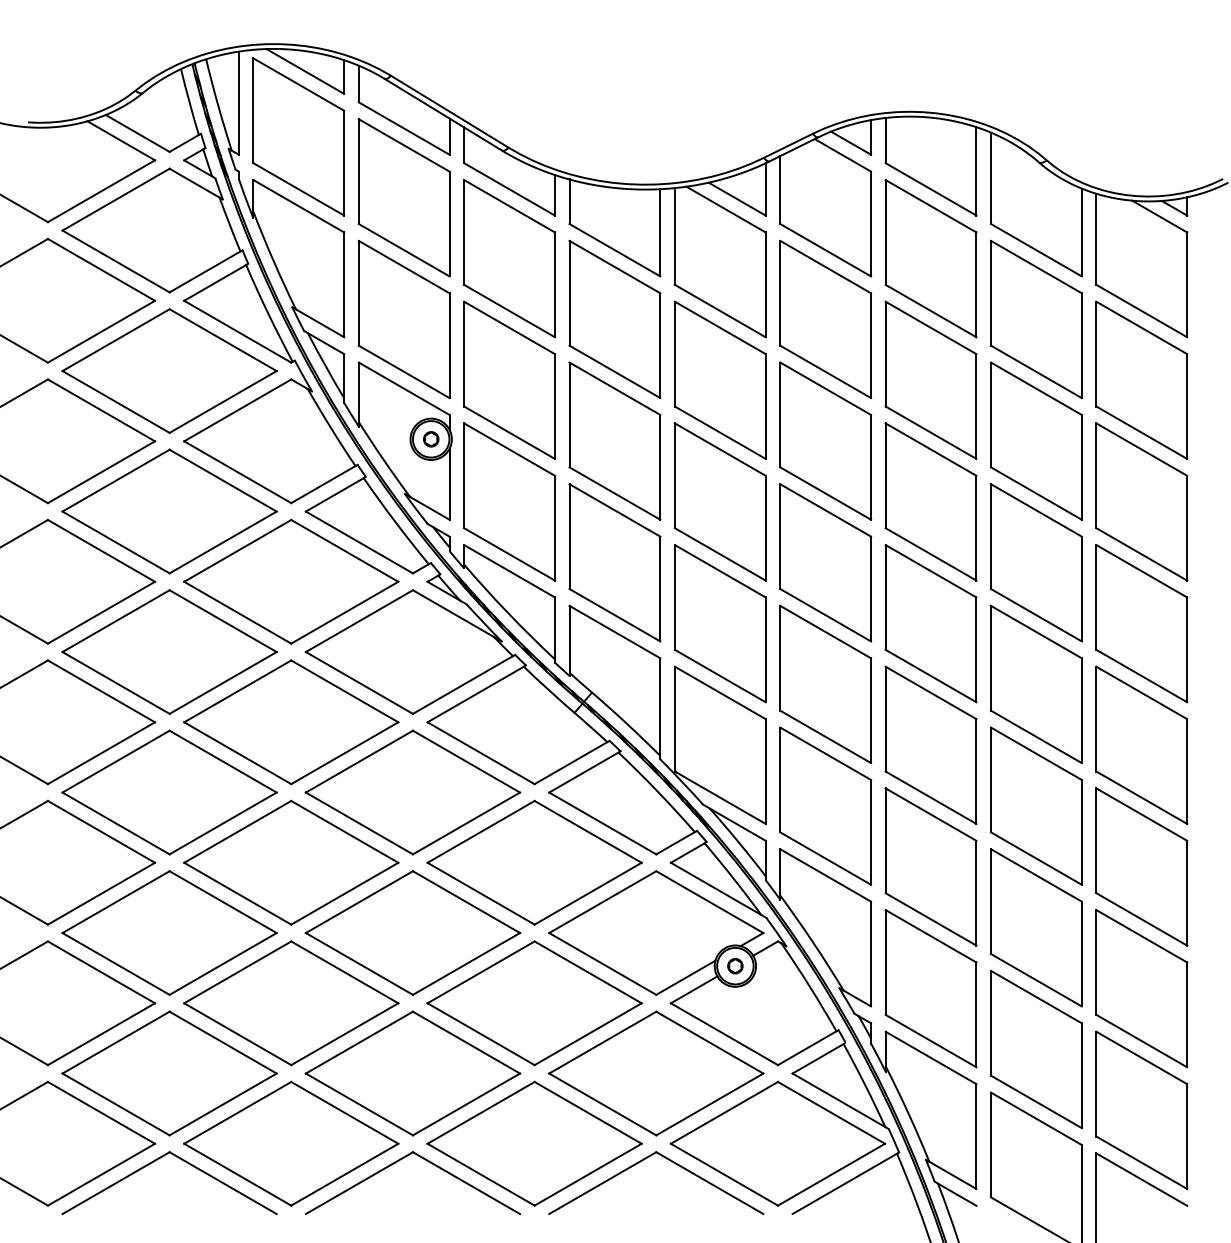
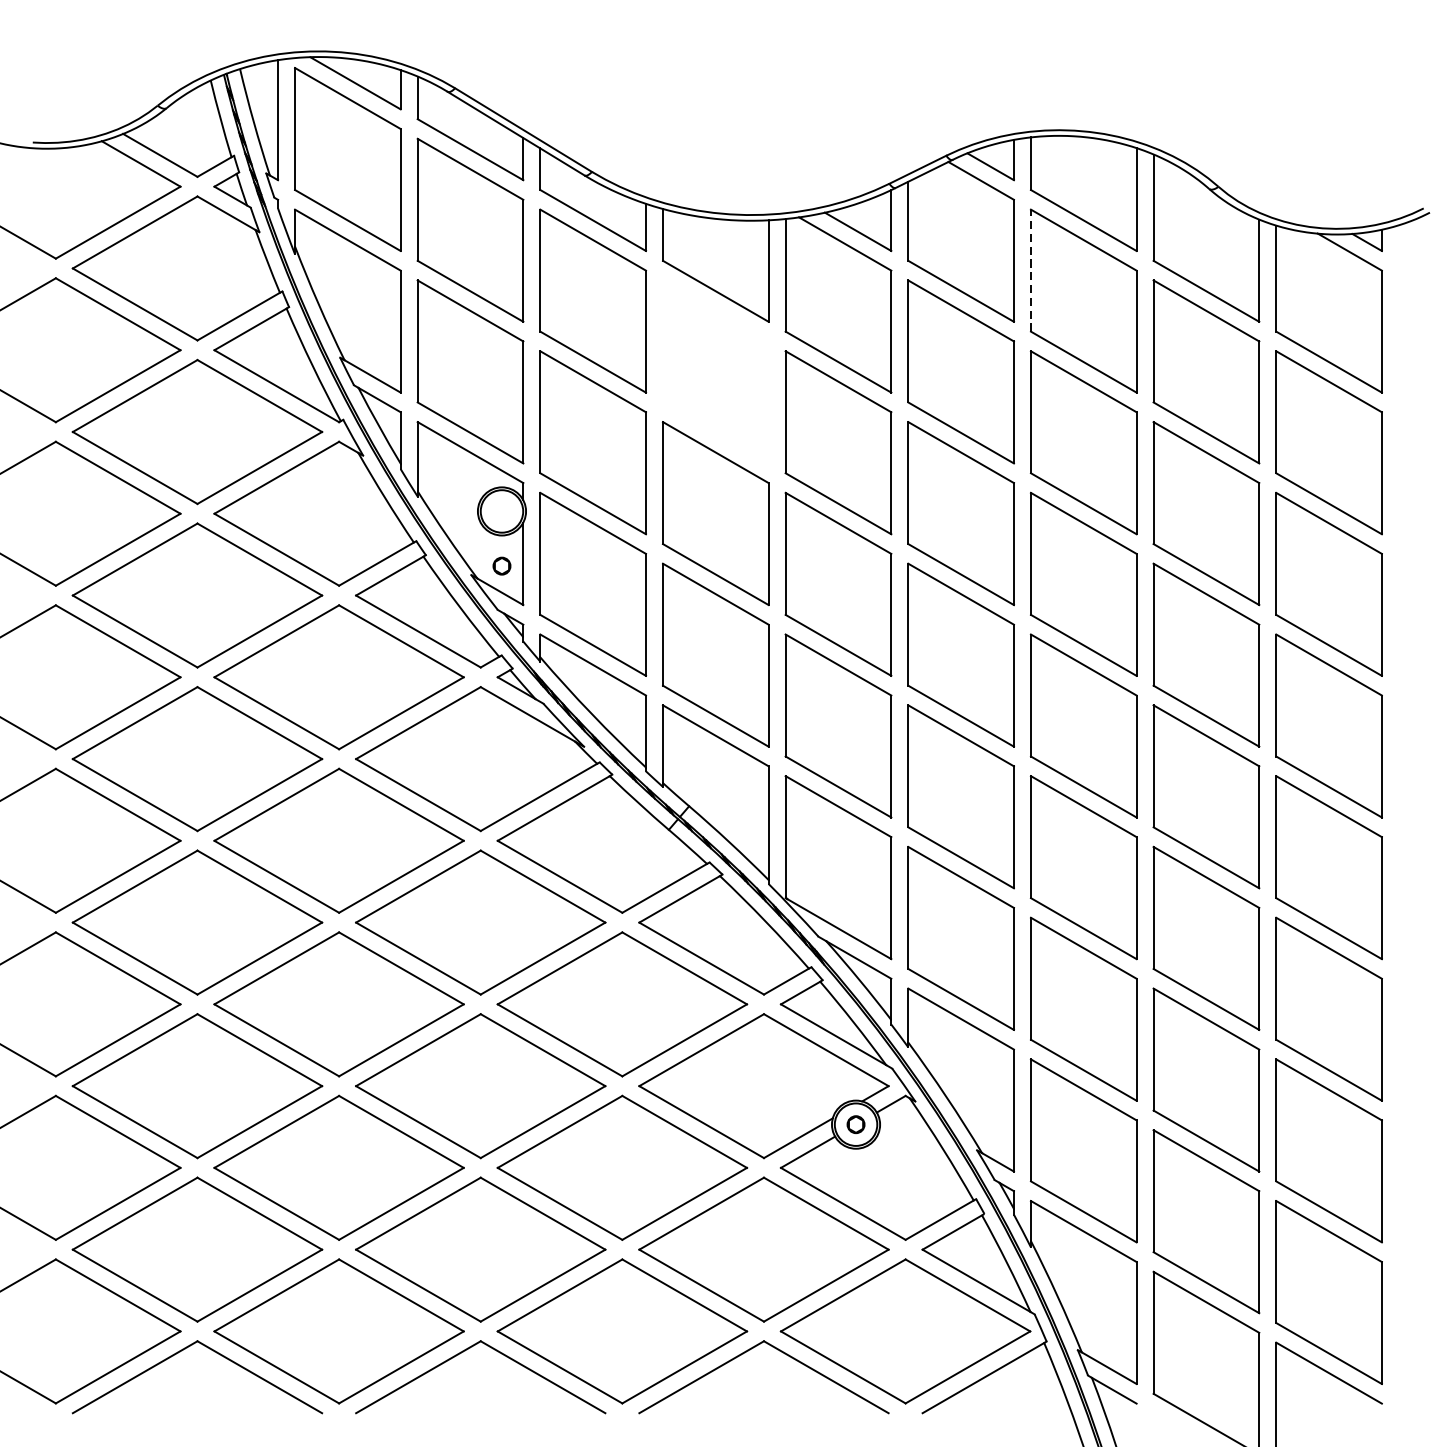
line: (885, 231) -> (1030, 269), solid -> dashed
part: (614, 319) -> (715, 371), removed
circle: (431, 439) -> (502, 566), moved

